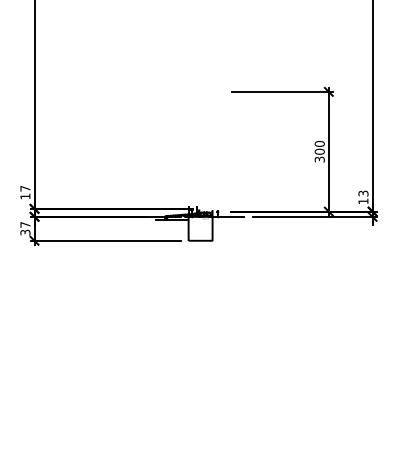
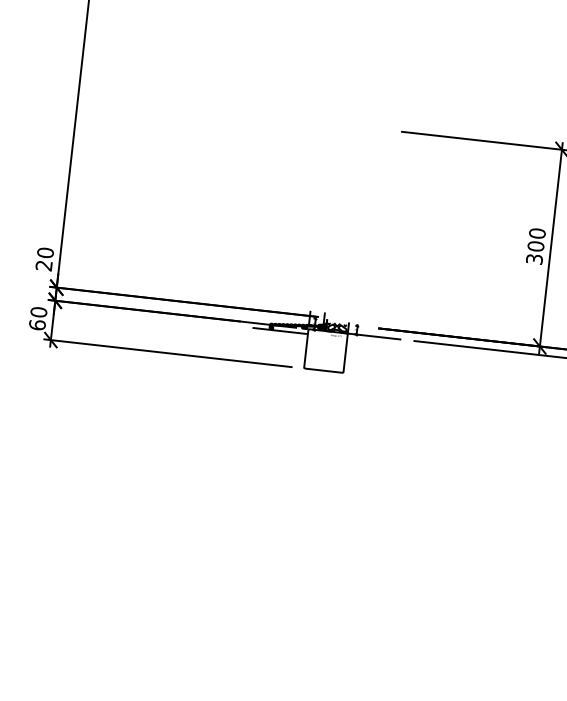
text: (25, 192) -> (44, 259), 17 -> 20
text: (25, 228) -> (38, 318), 37 -> 60

